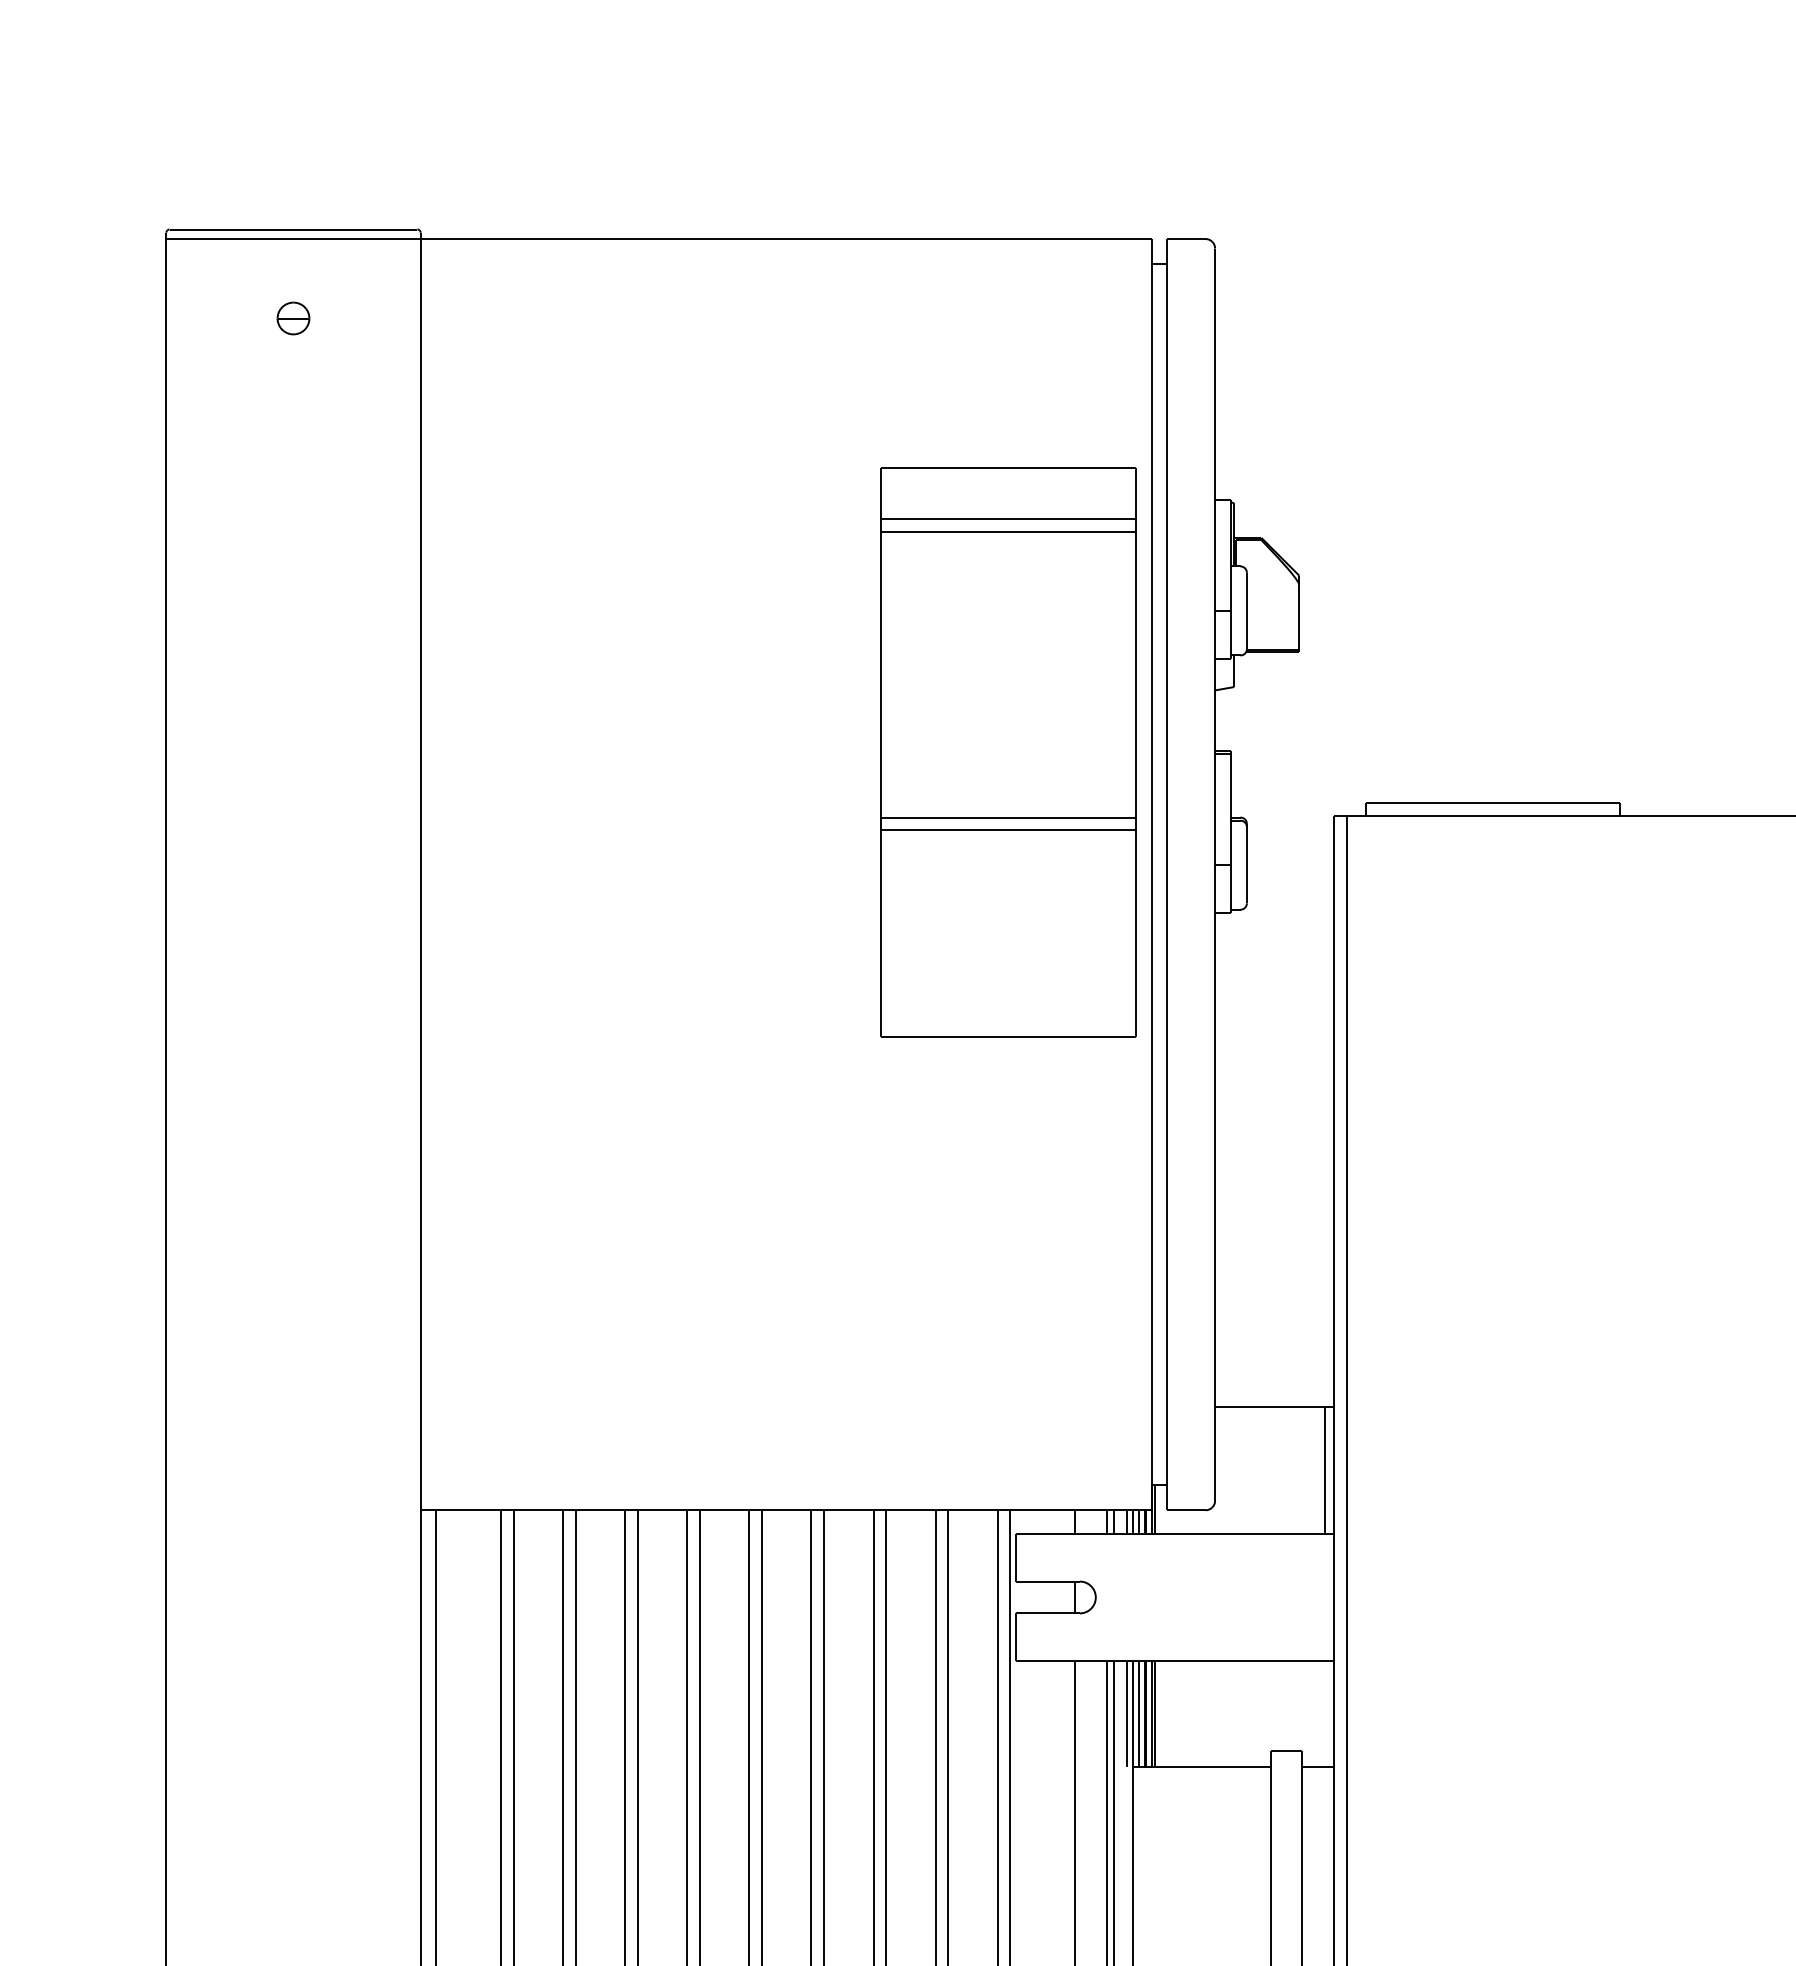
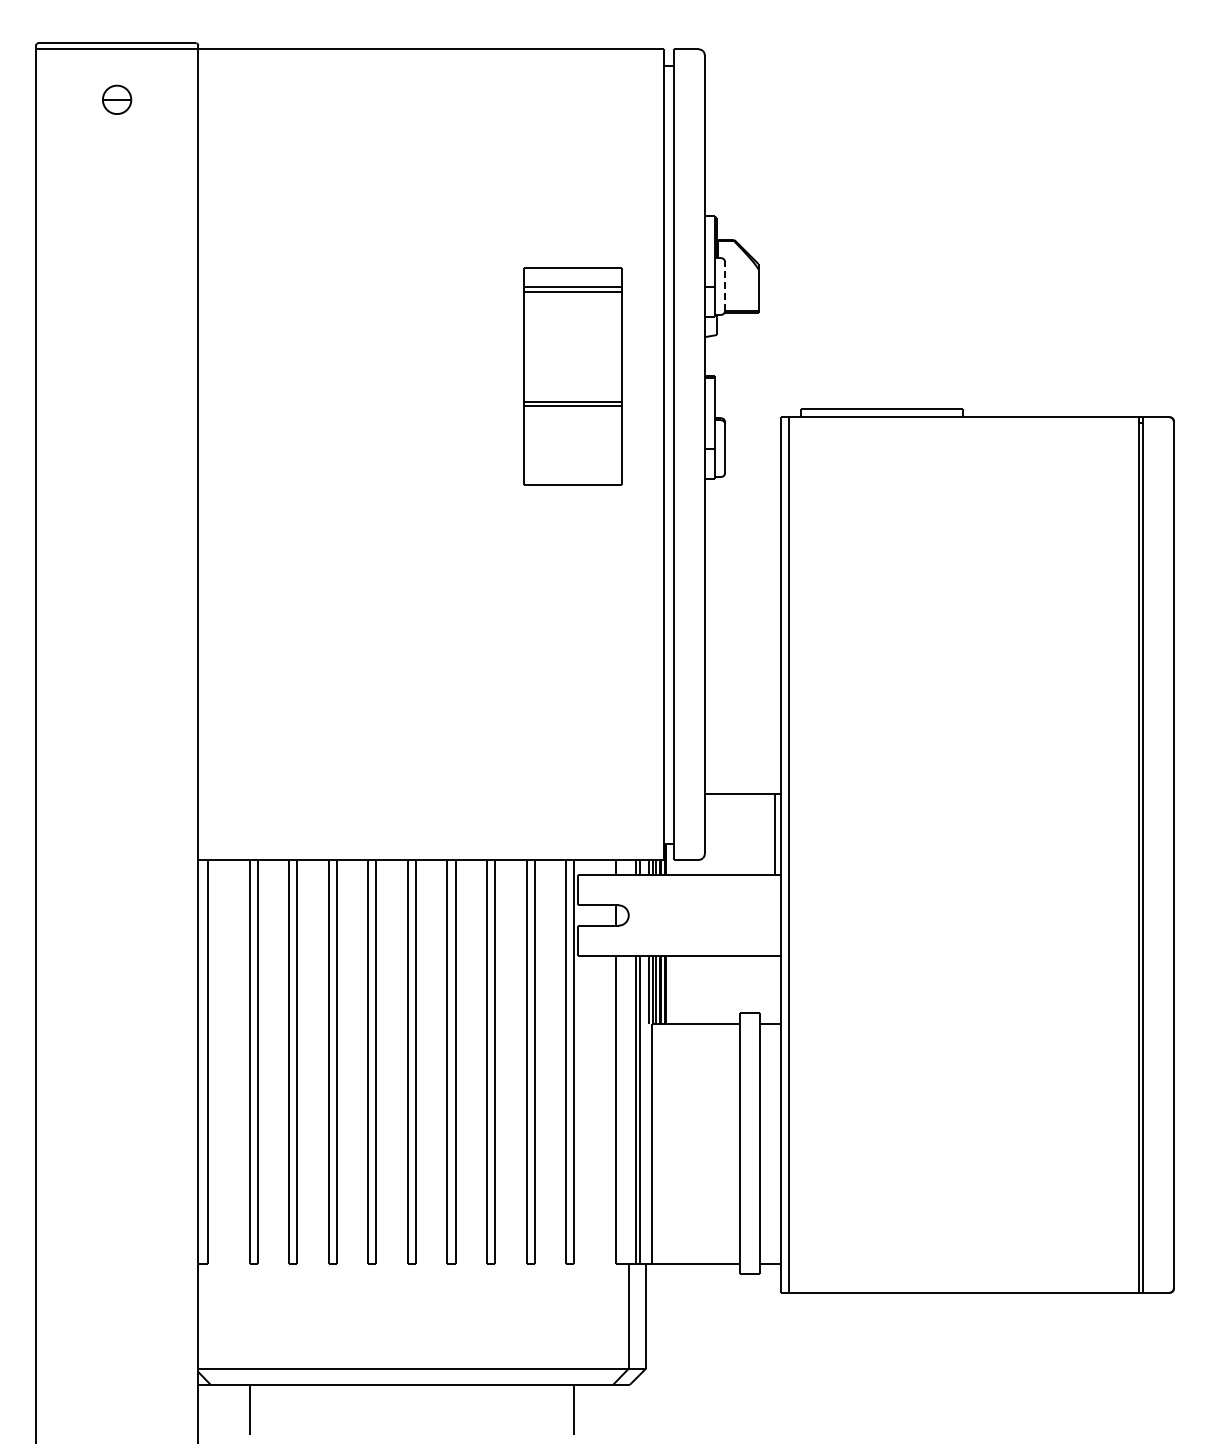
part: (293, 319) -> (117, 100), size x1.4
line: (1247, 610) -> (725, 286), solid -> dashed
part: (1007, 752) -> (572, 376), size x0.6

